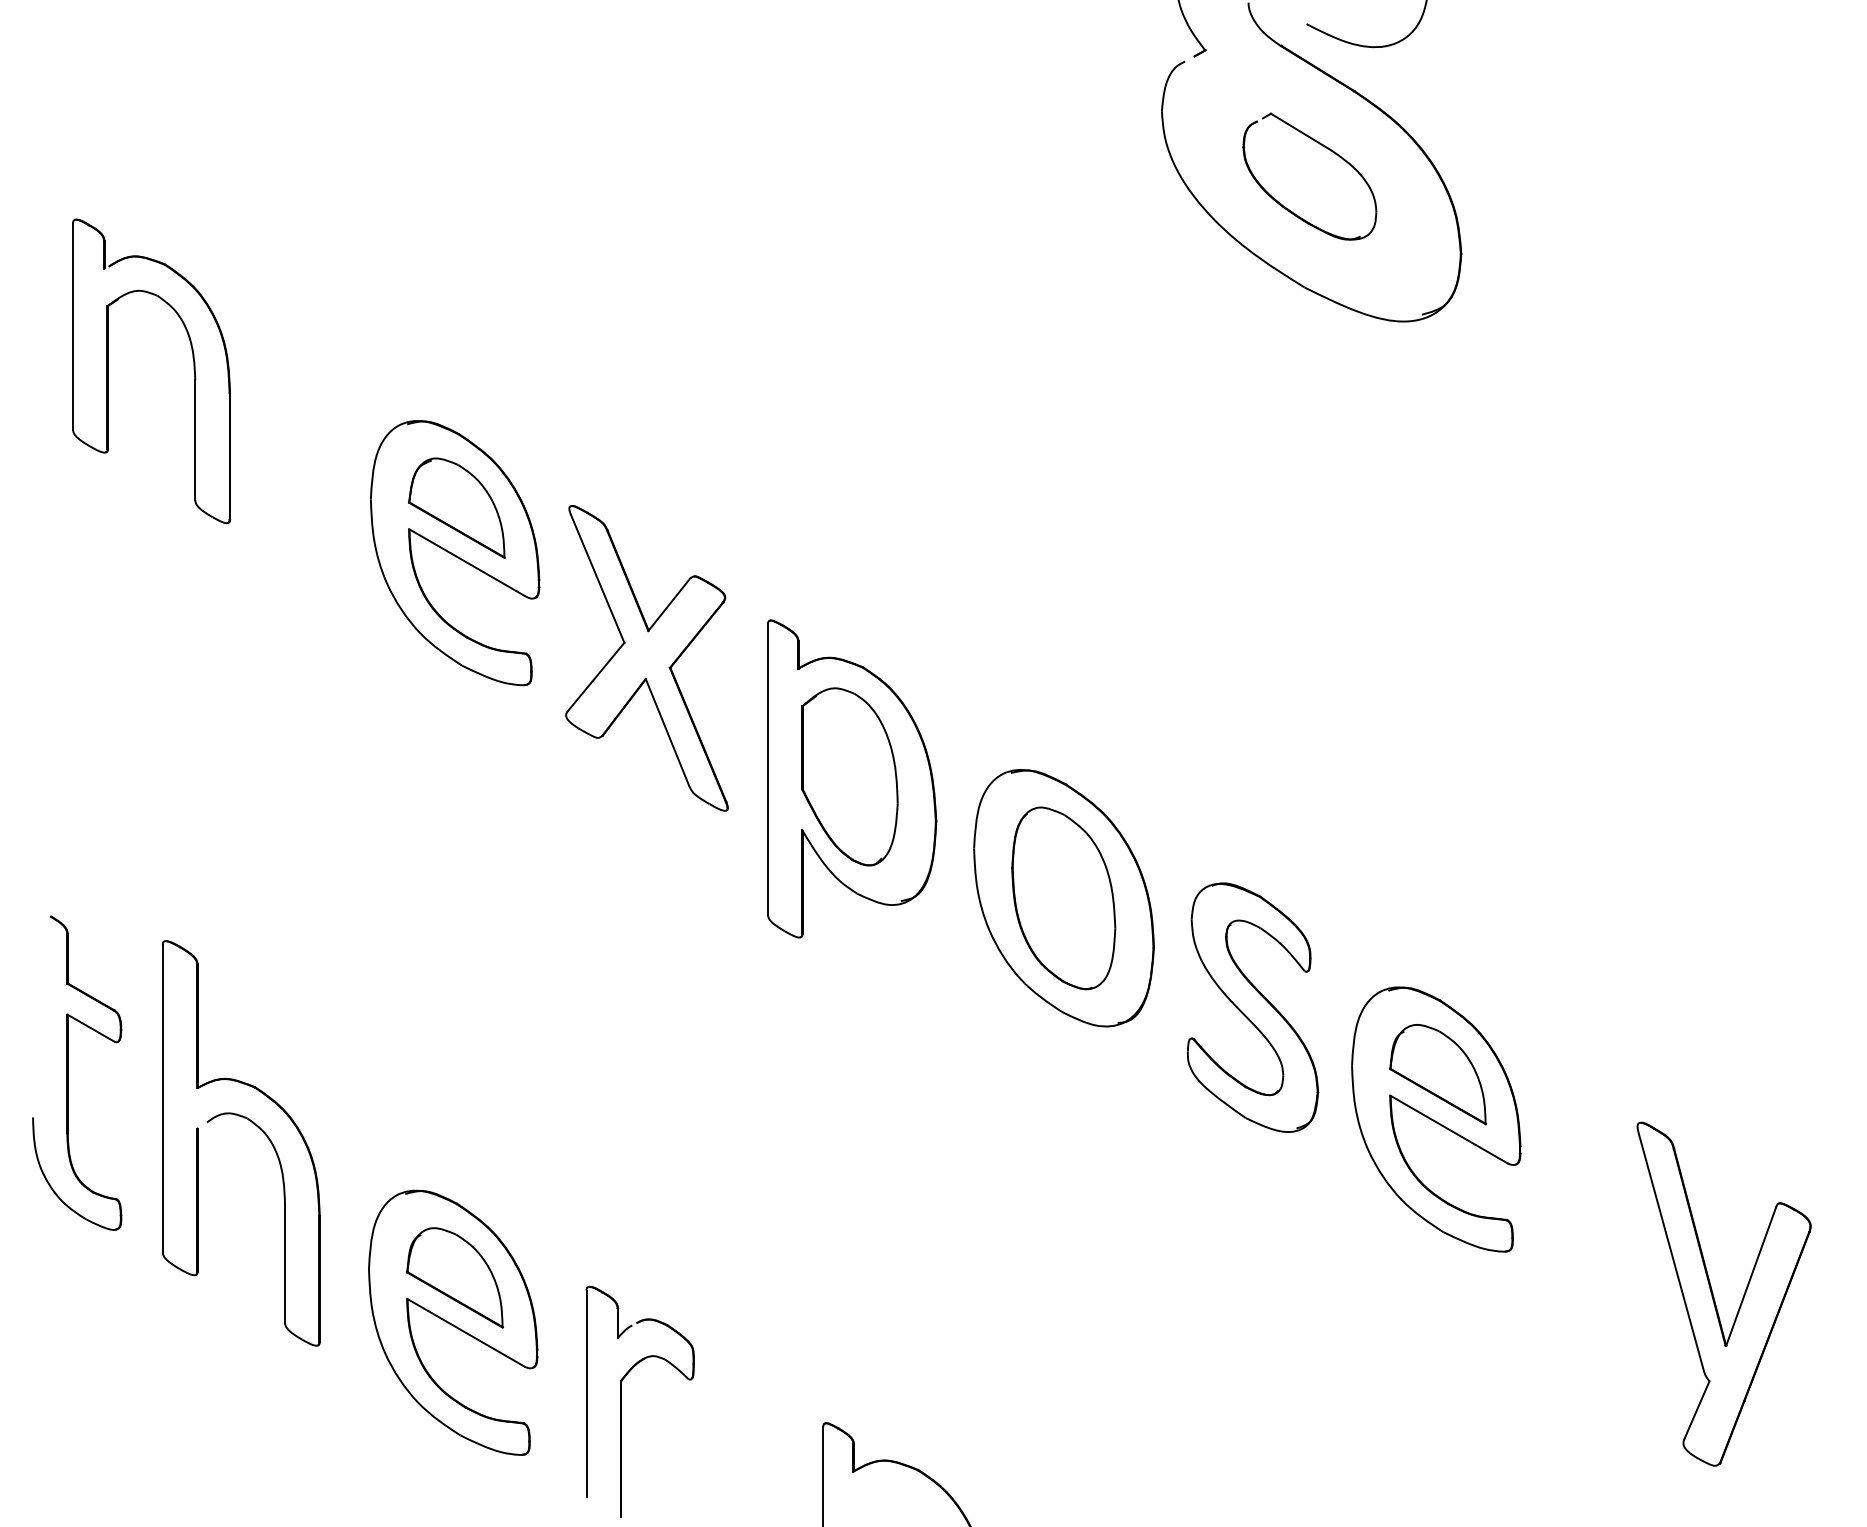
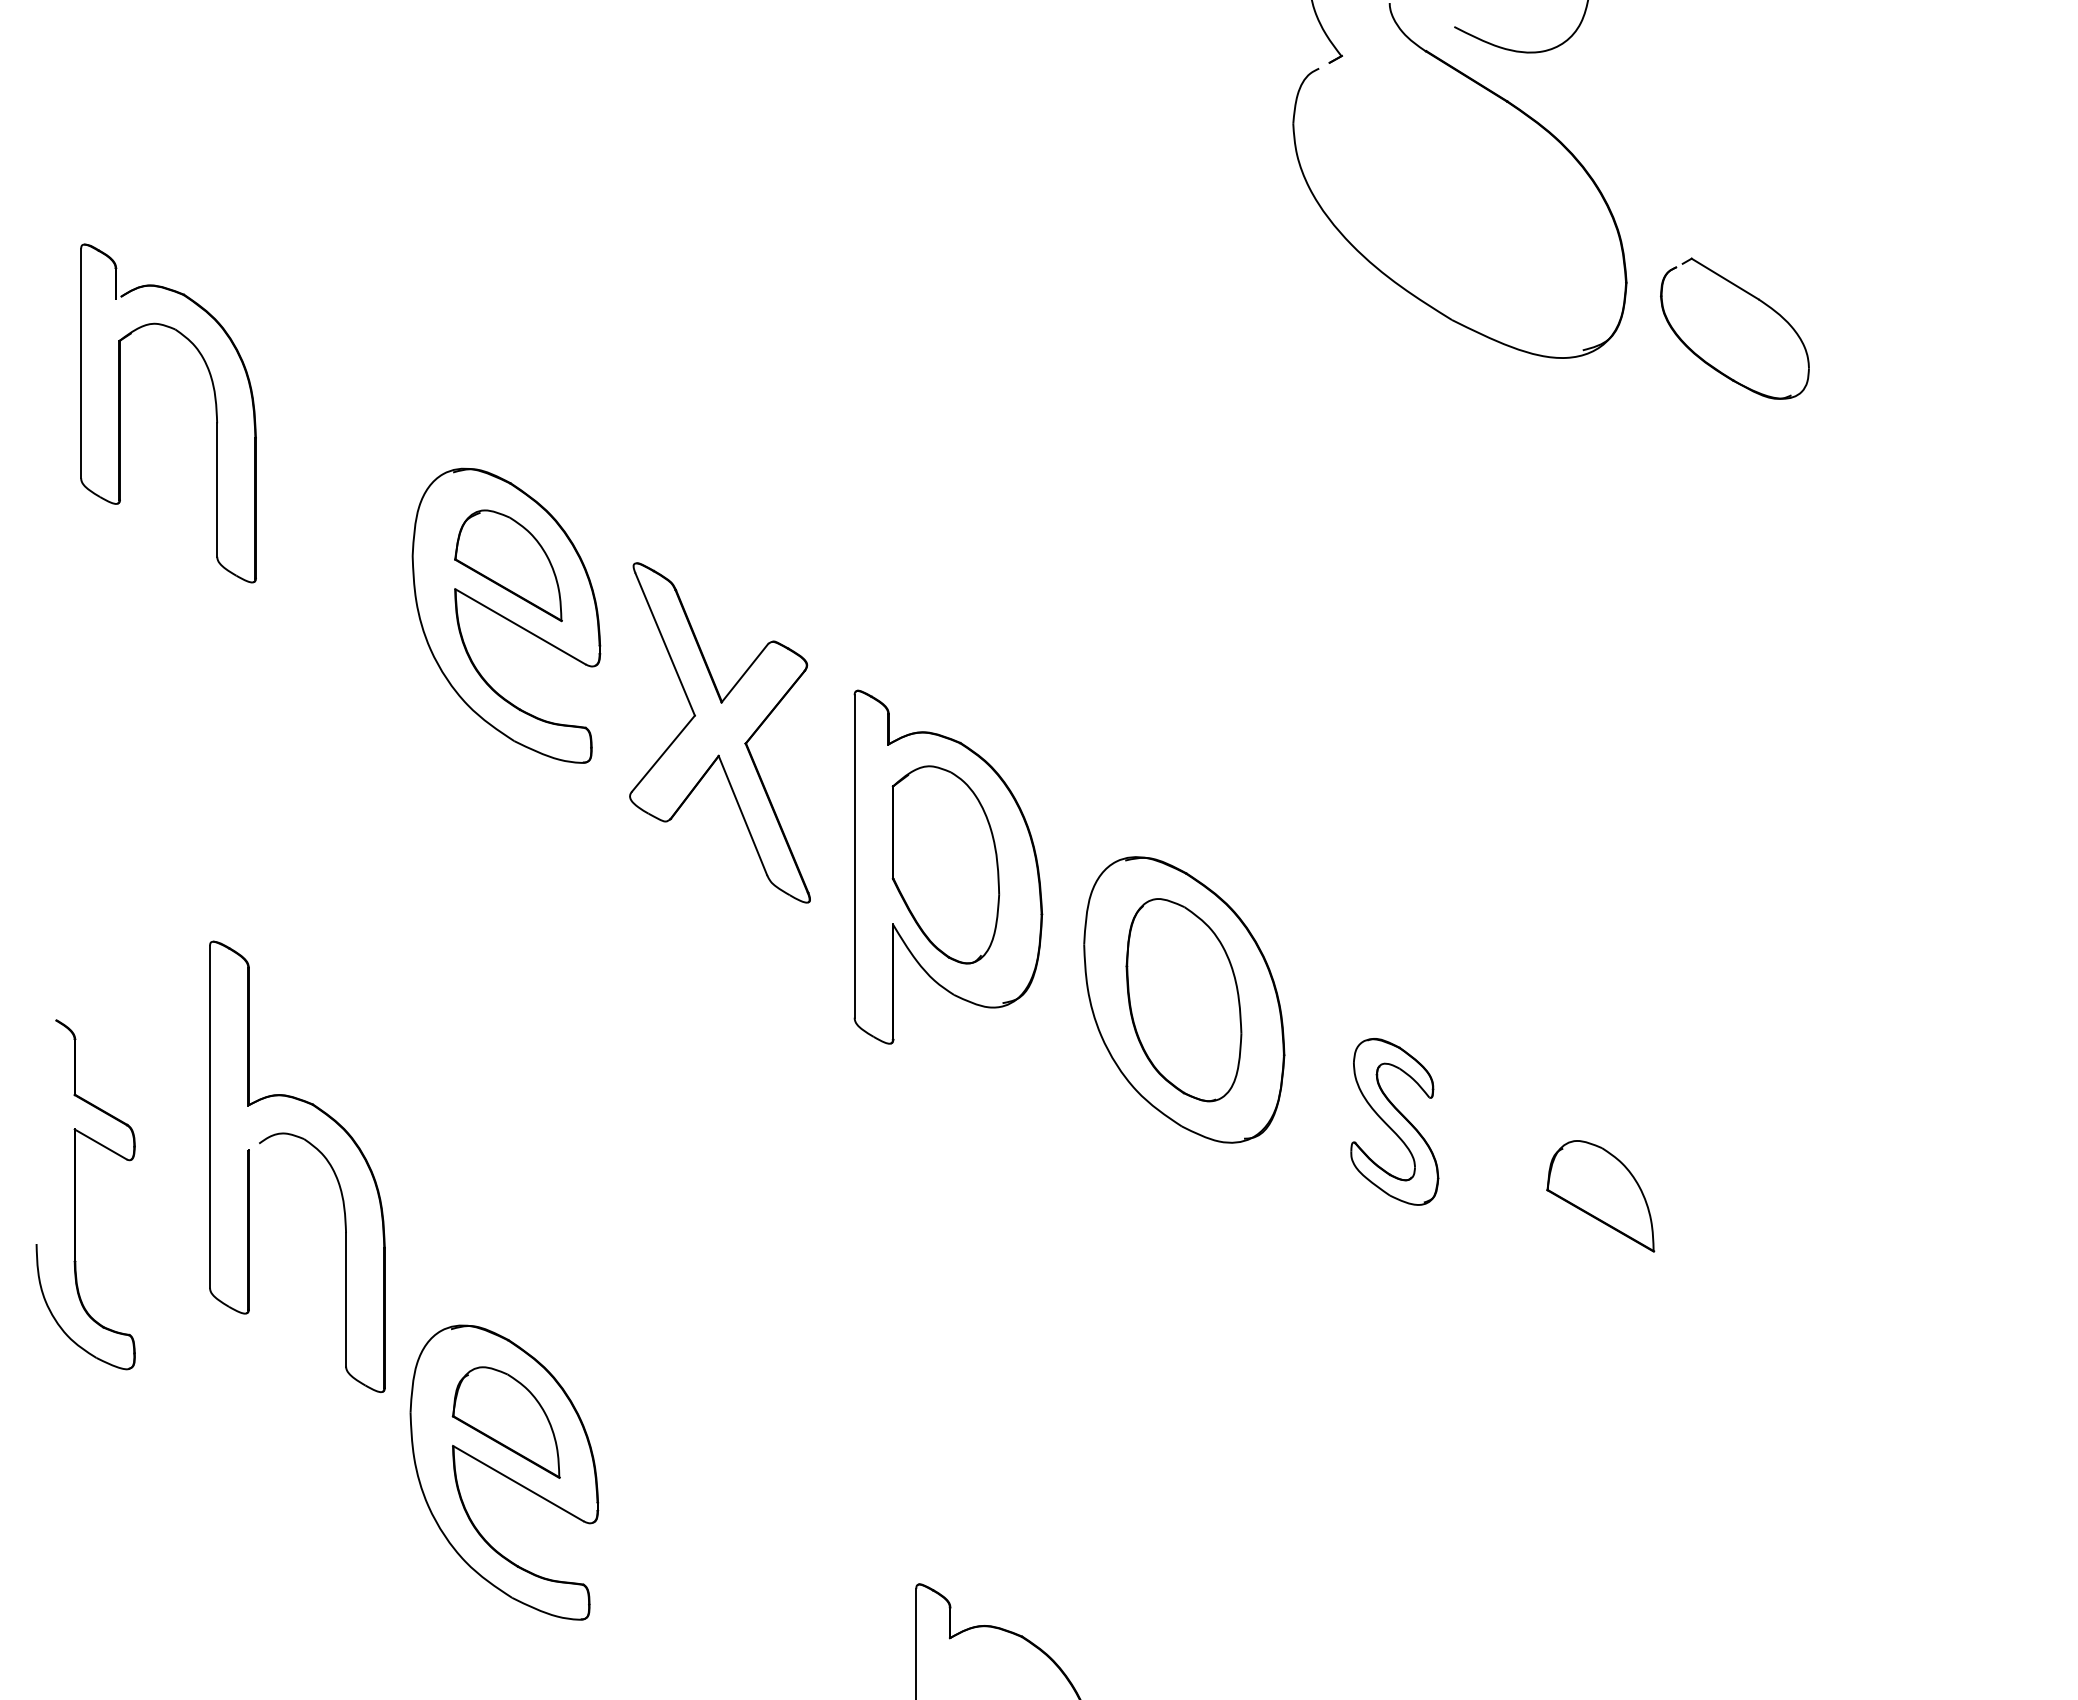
part: (1324, 147) -> (1751, 296), moved
part: (1252, 1007) -> (1394, 1121), size x0.6
part: (1436, 1119) -> (1598, 1246), removed
part: (256, 1126) -> (314, 1148), moved
part: (1714, 1297) -> (1908, 1444), removed
part: (622, 1400) -> (692, 1559), removed

